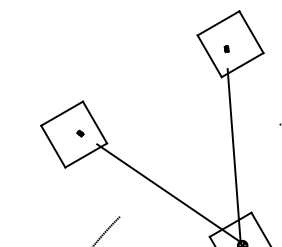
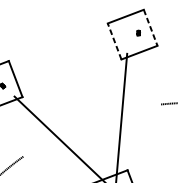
line: (251, 32) -> (150, 28), solid -> dashed
part: (226, 49) -> (138, 33), moved
line: (209, 55) -> (114, 40), solid -> dashed

